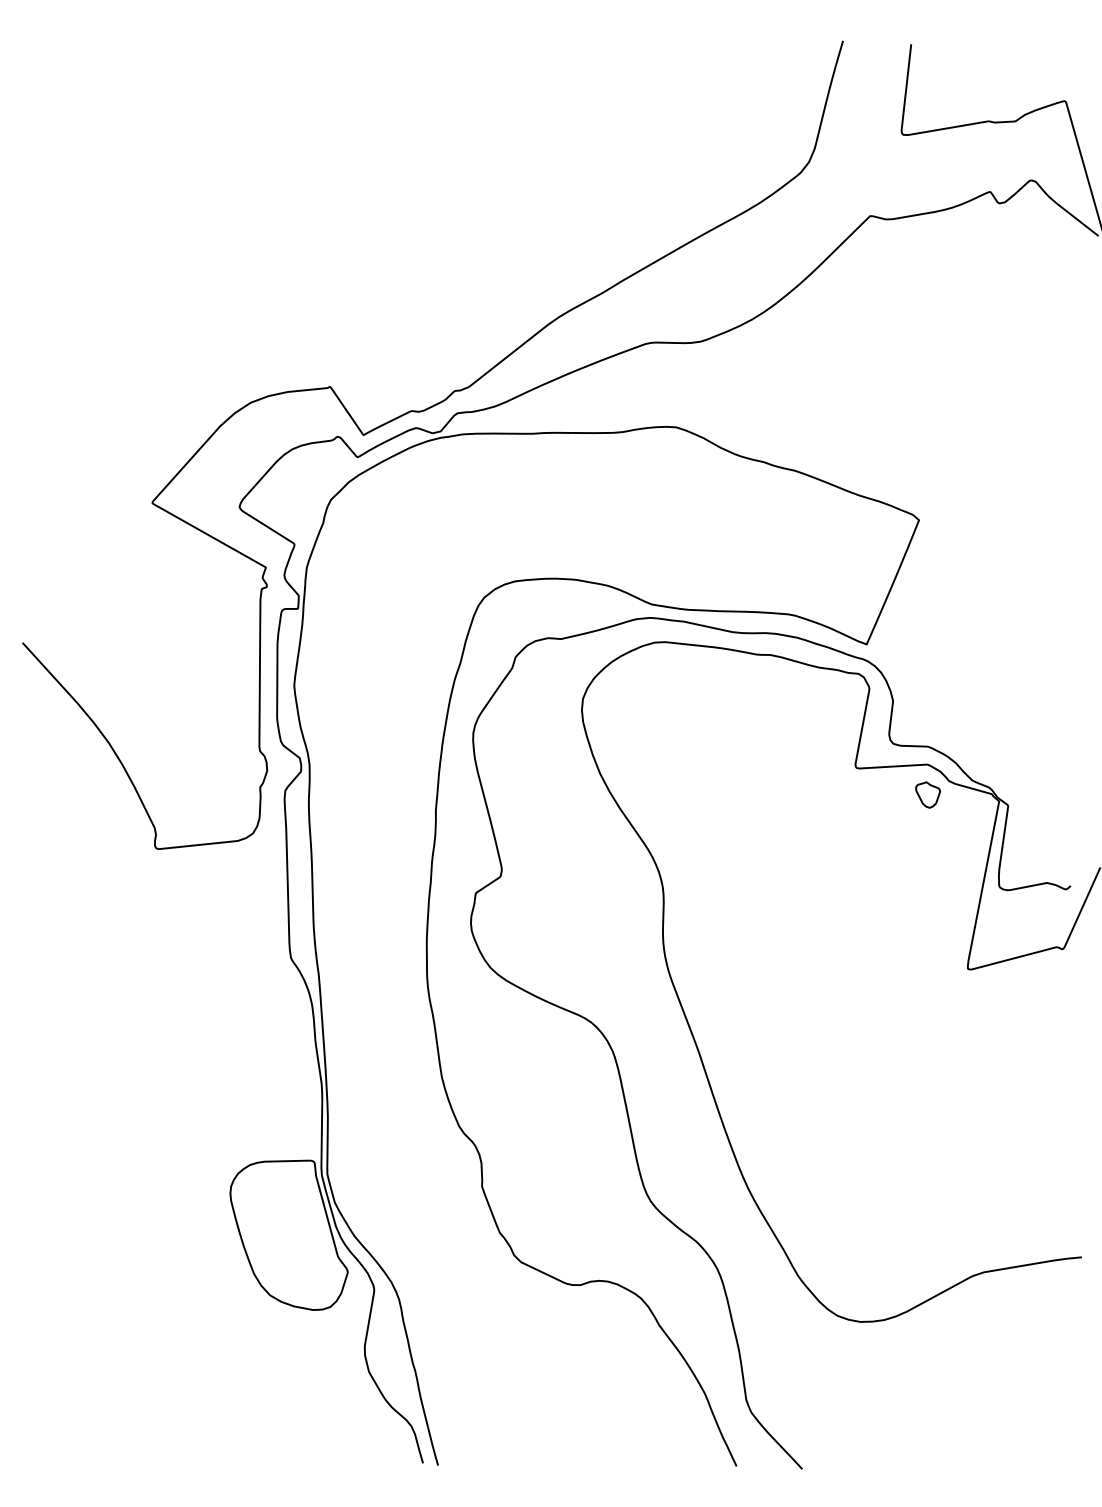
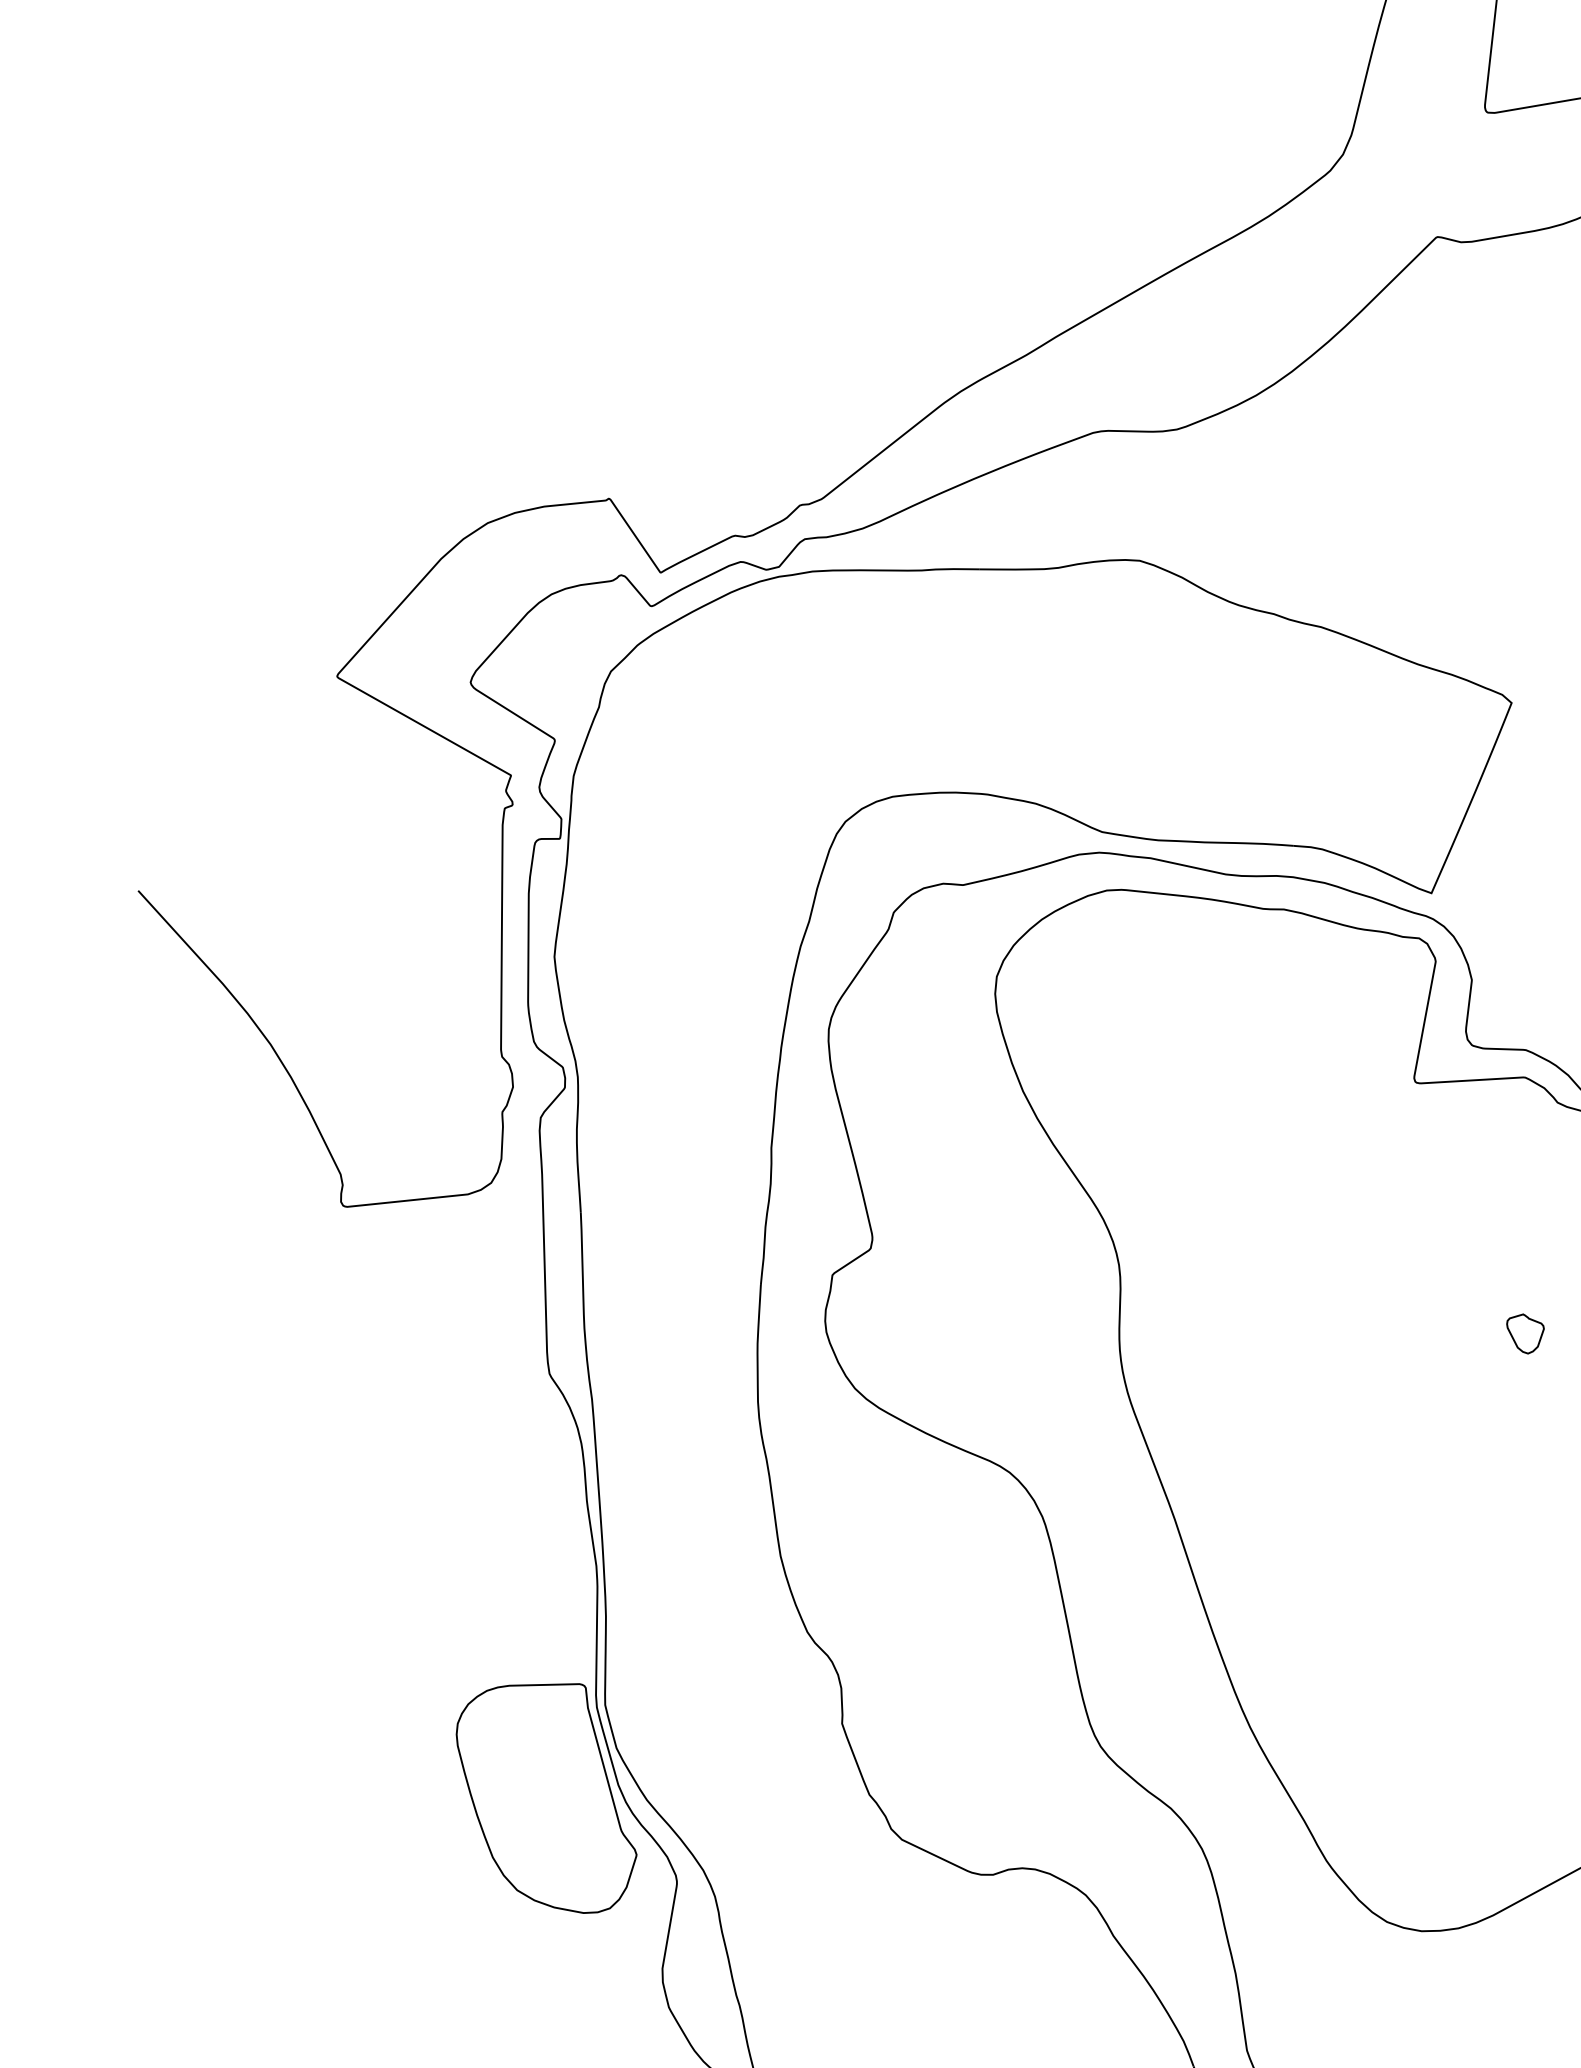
part: (927, 794) -> (1524, 1333), moved

